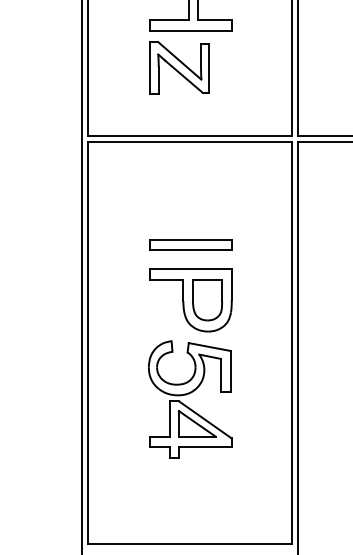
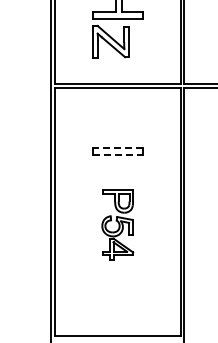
line: (190, 240) -> (117, 148), solid -> dashed
line: (191, 250) -> (118, 154), solid -> dashed
part: (190, 363) -> (117, 224), size x0.6

